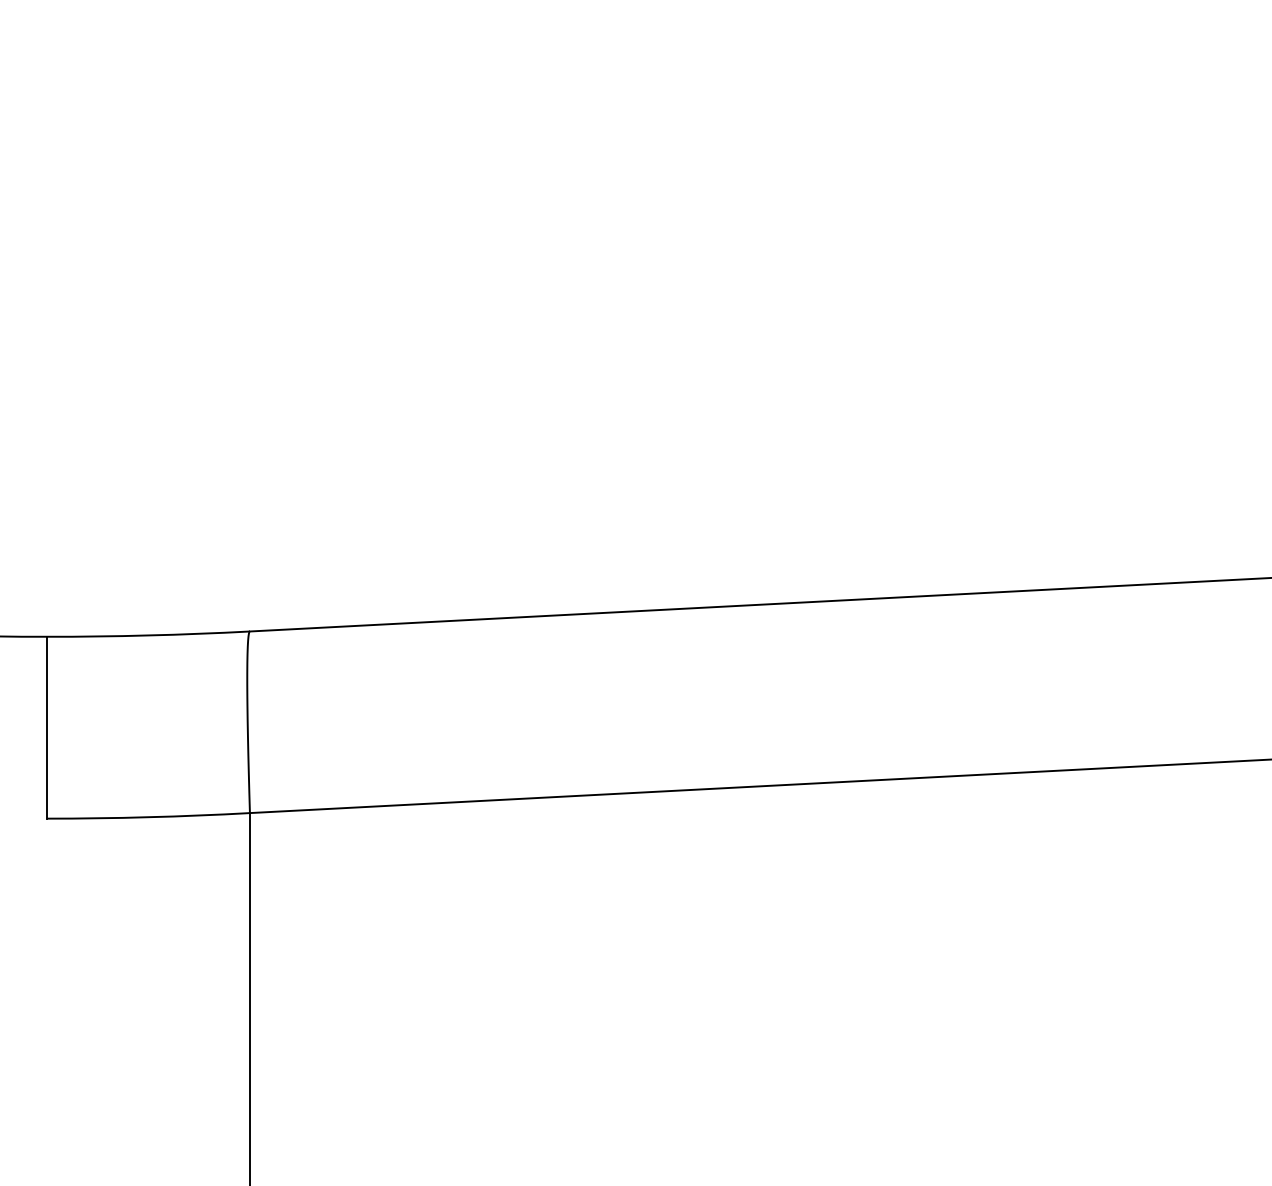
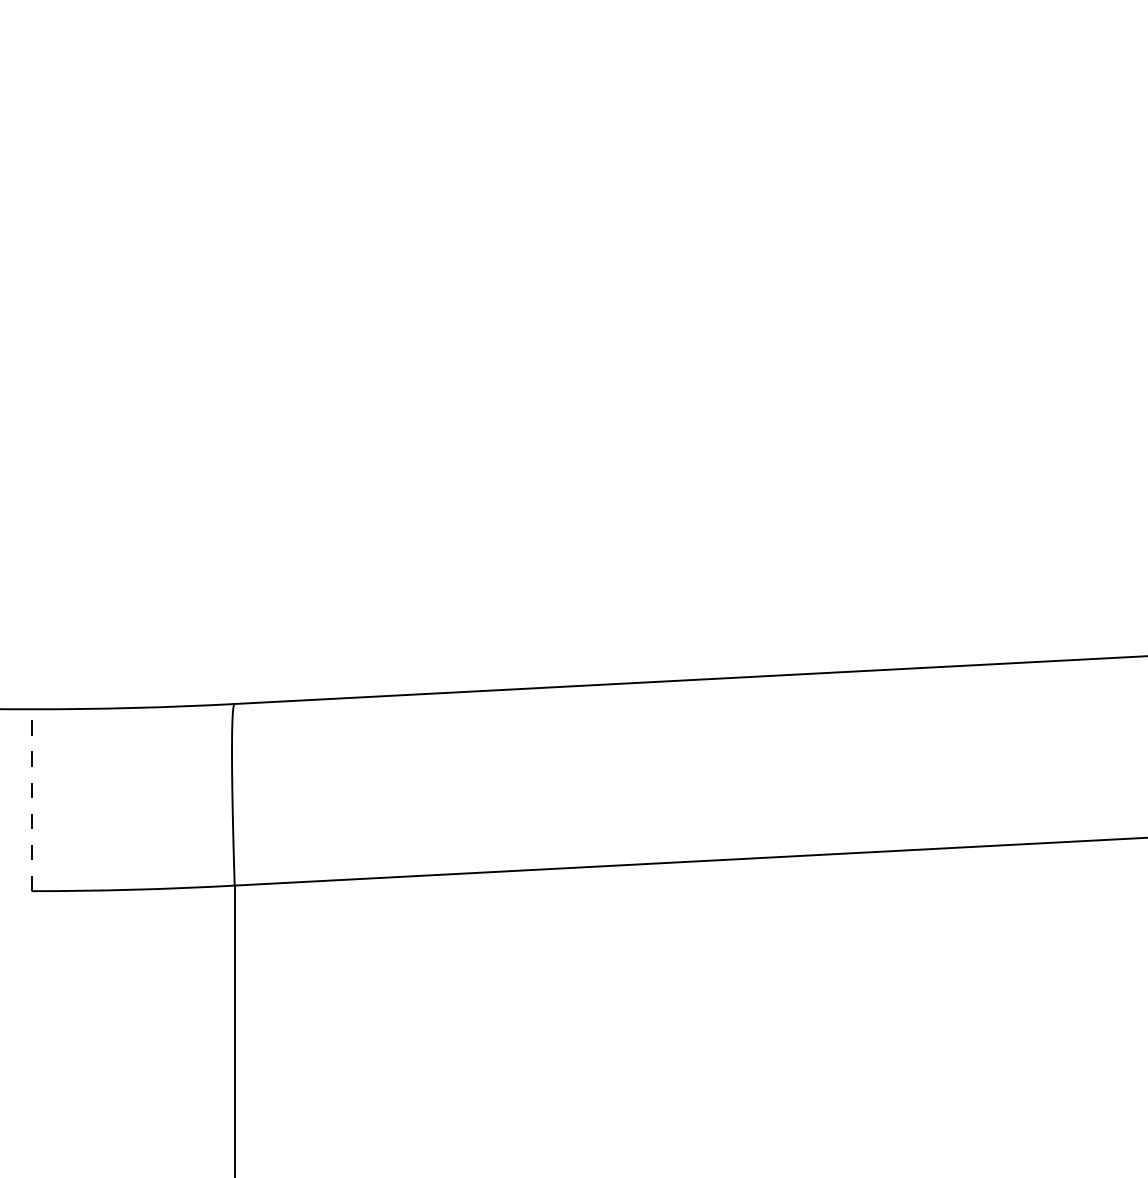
line: (46, 727) -> (31, 800), solid -> dashed

